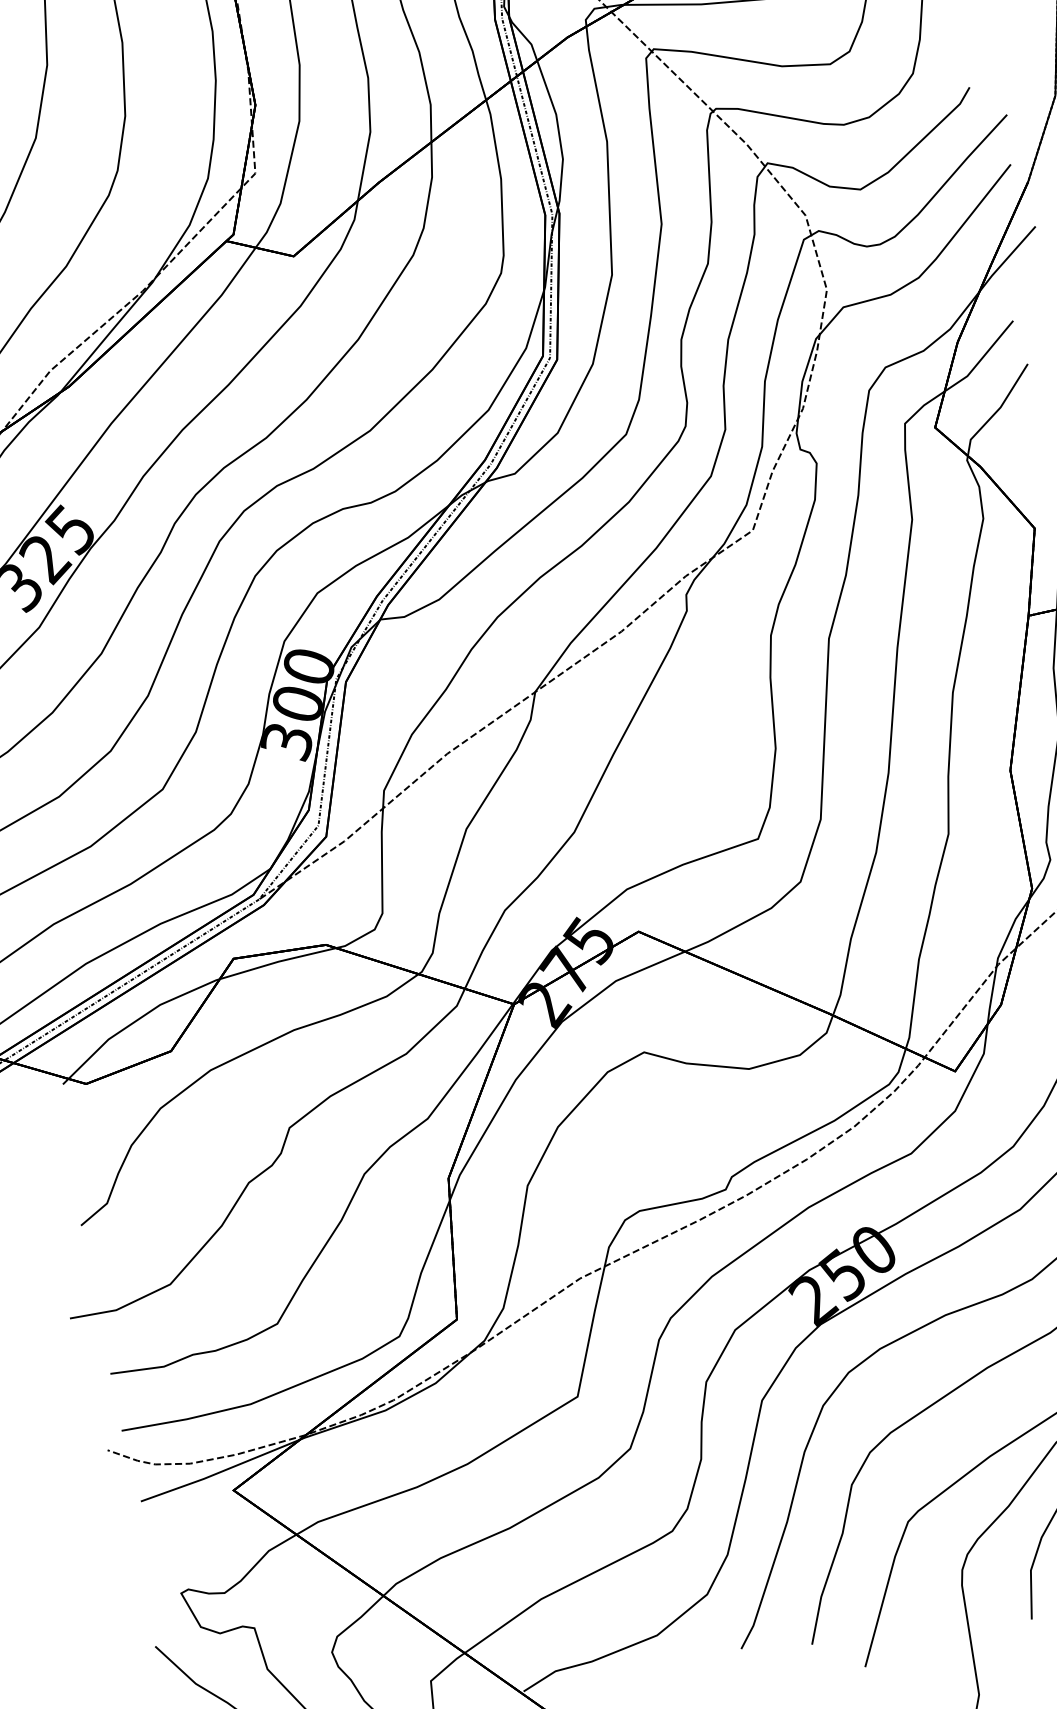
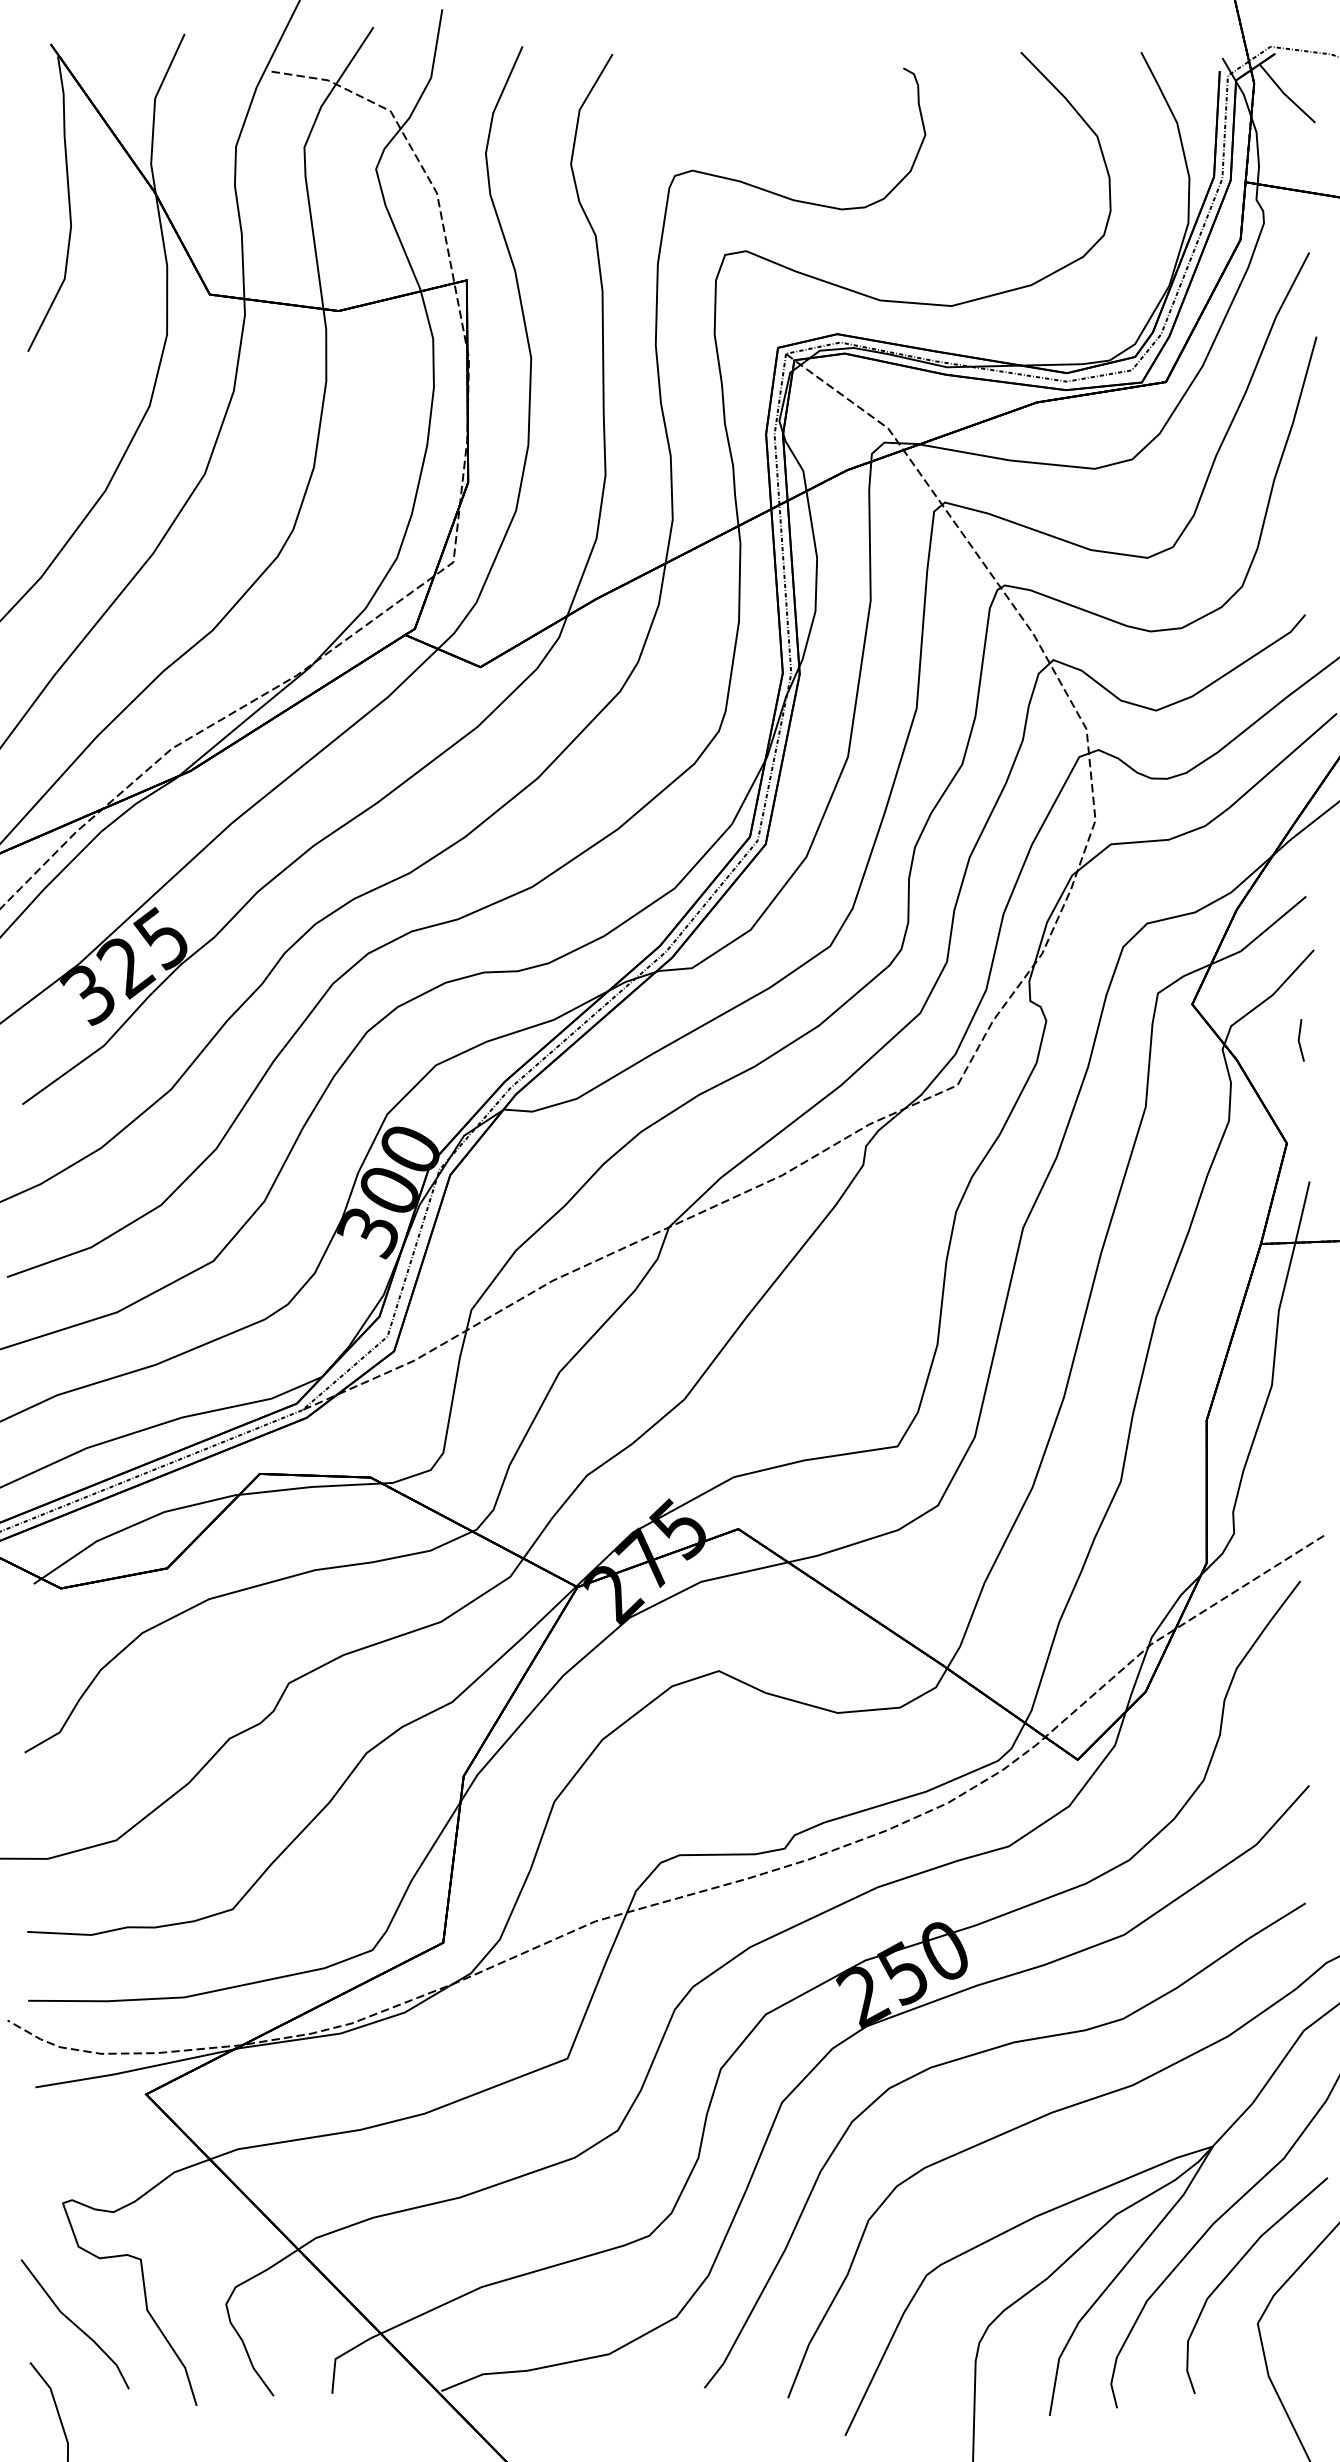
line: (1029, 441) -> (1299, 1040), added

